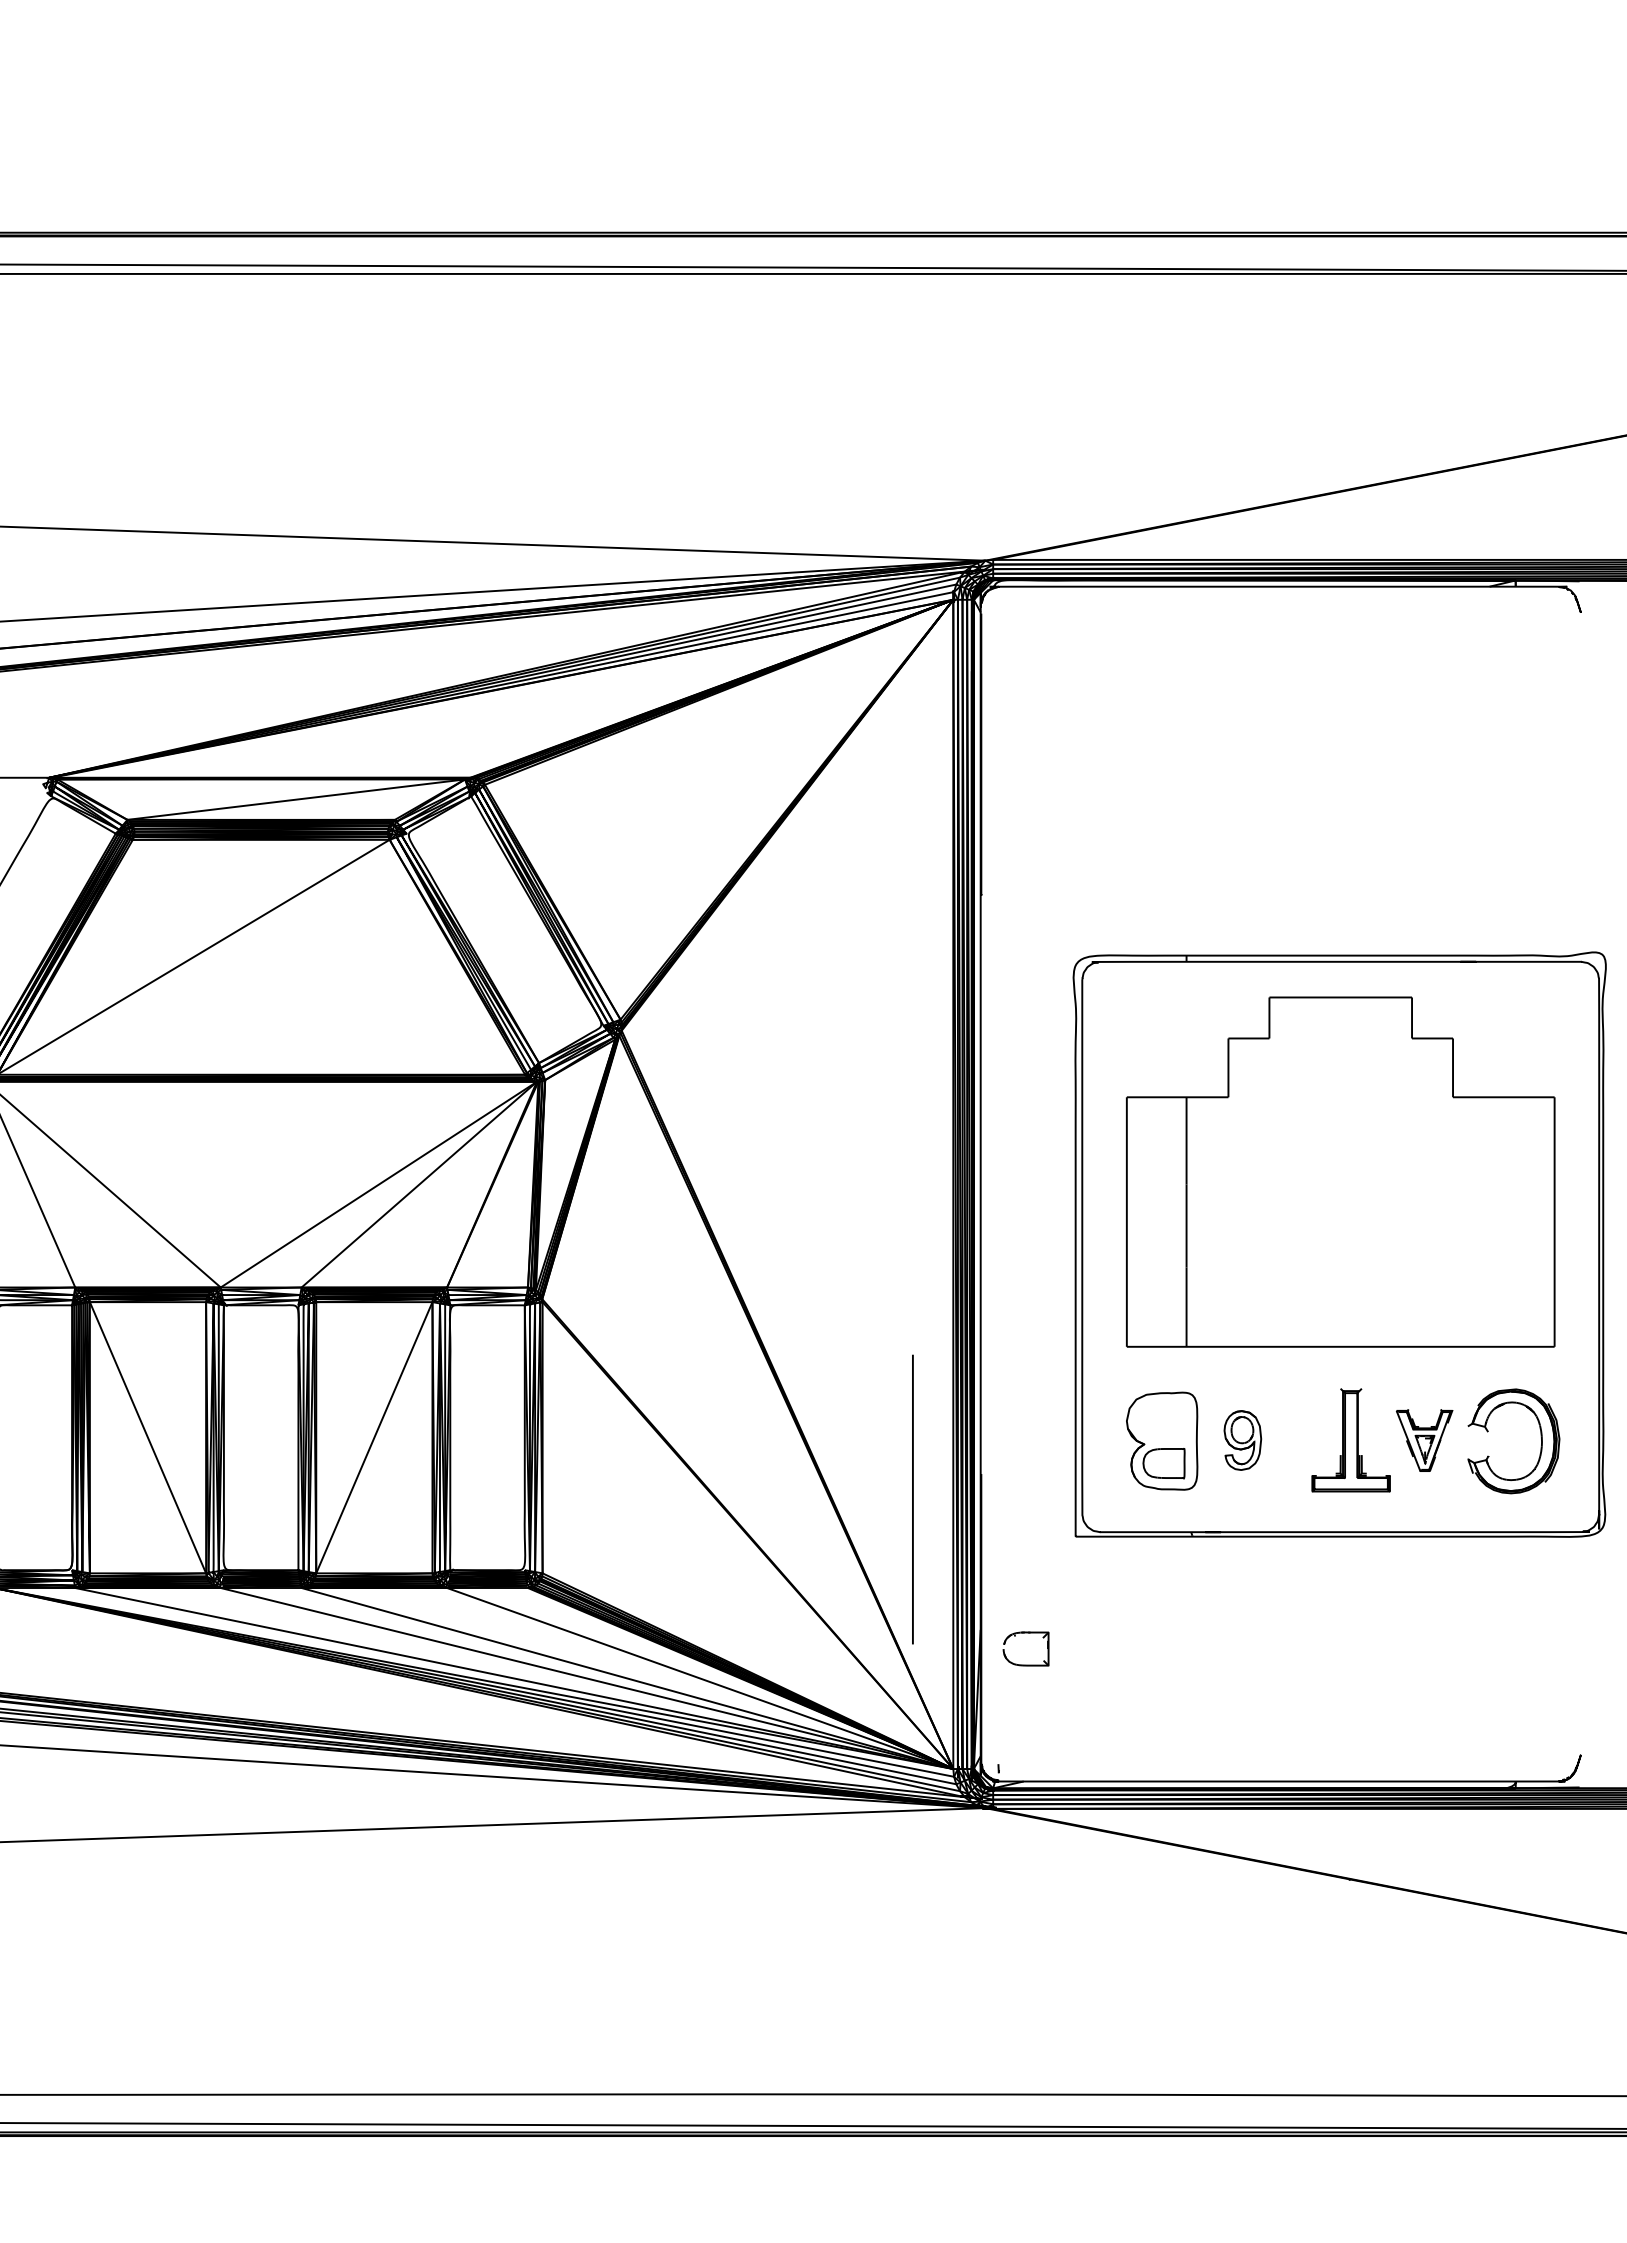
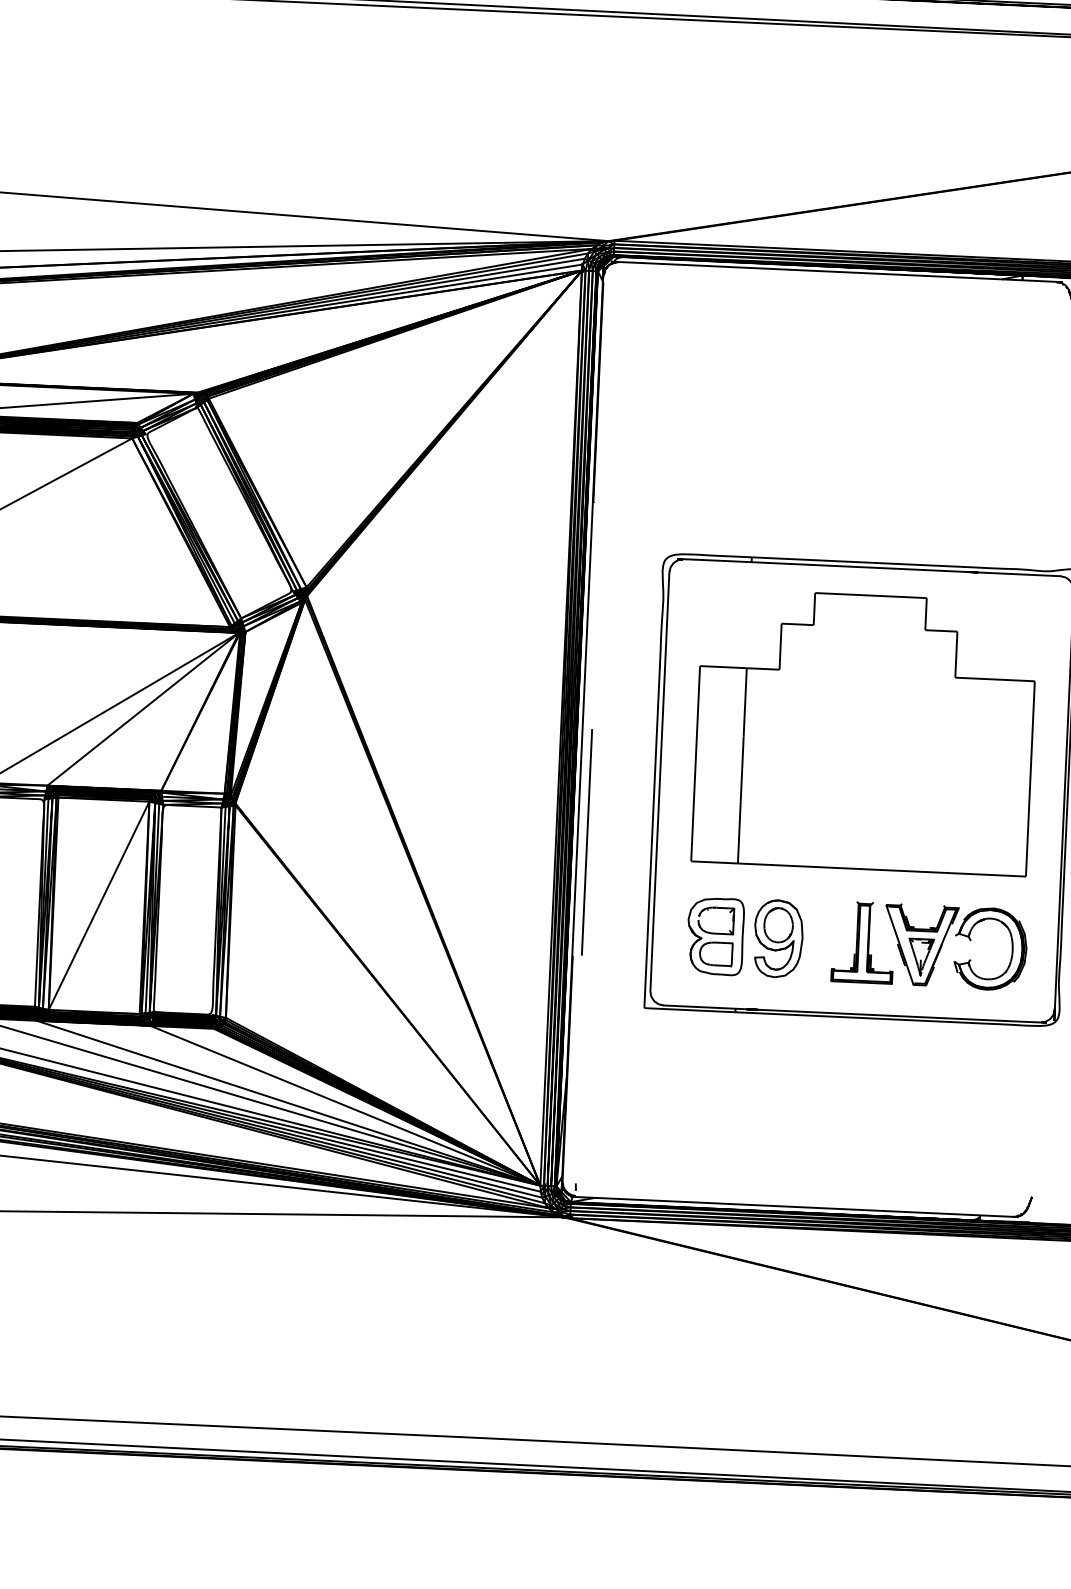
part: (1242, 1440) -> (778, 938), size x1.67
part: (1424, 1440) -> (920, 945), size x1.67
line: (912, 1499) -> (586, 842), moved
part: (1025, 1633) -> (716, 908), moved

